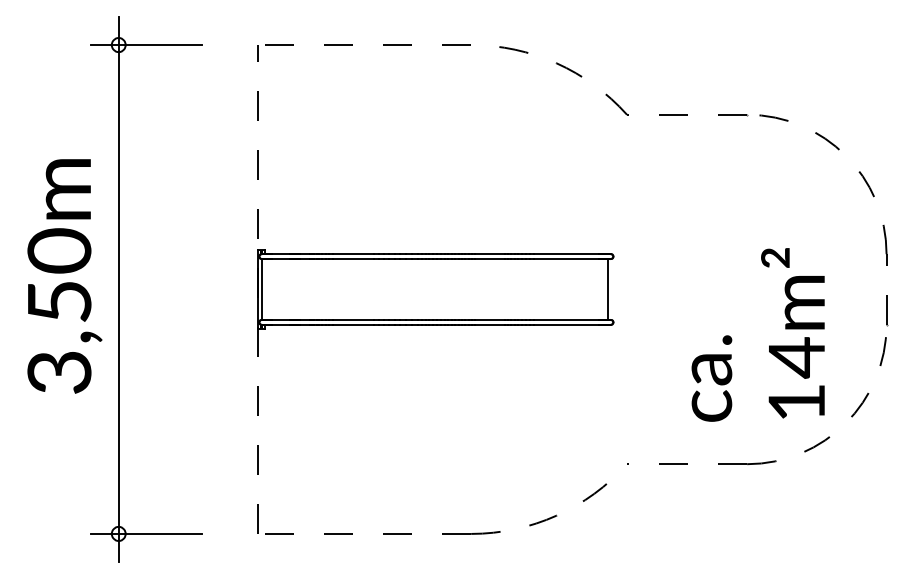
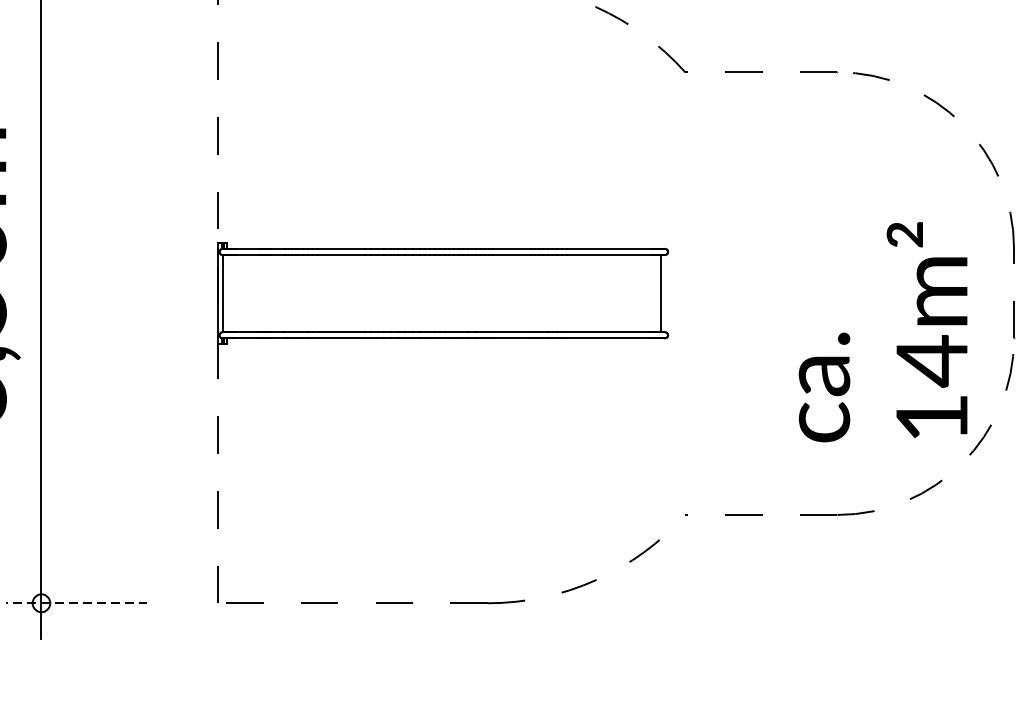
text: (757, 334) -> (882, 331), moved
line: (146, 533) -> (76, 602), solid -> dashed

